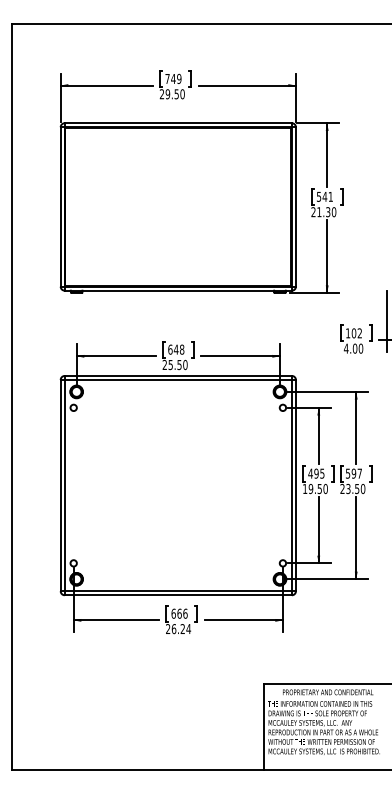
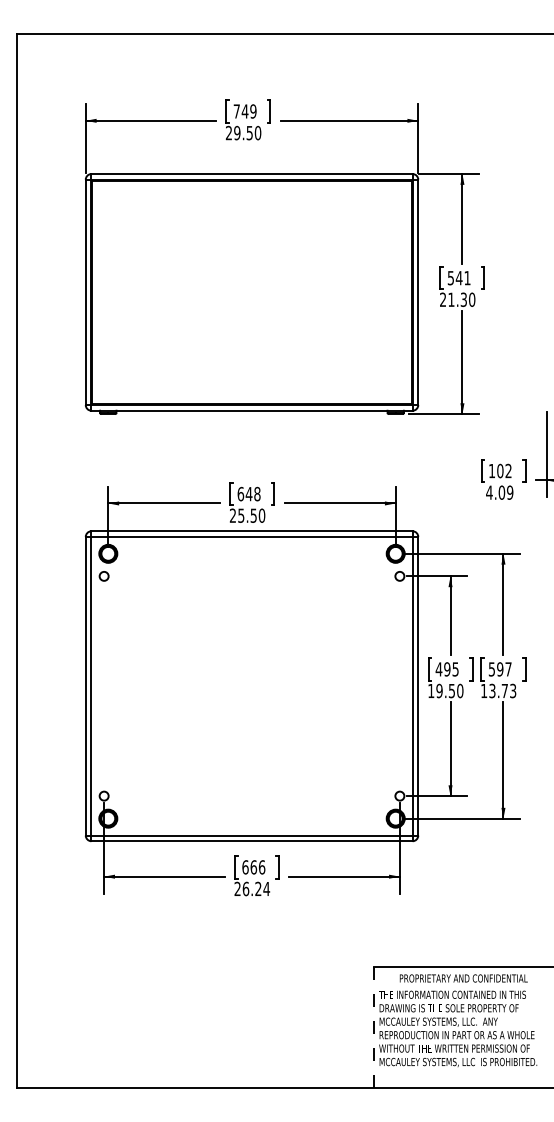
text: (360, 348) -> (509, 492), 4.00 -> 4.09
text: (352, 488) -> (498, 690), 23.50 -> 13.73
line: (264, 727) -> (373, 1028), solid -> dashed

